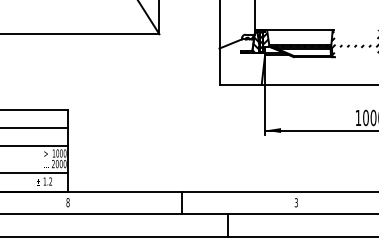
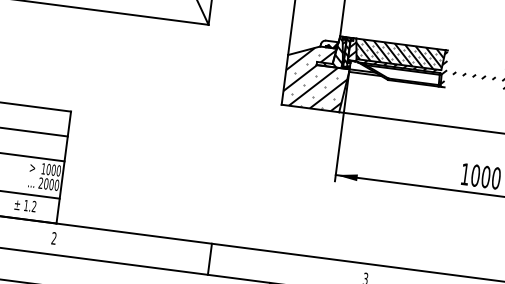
hatch: (299, 37) -> (399, 54), added
hatch: (241, 62) -> (315, 77), added
text: (67, 202) -> (53, 238), 8 -> 2

